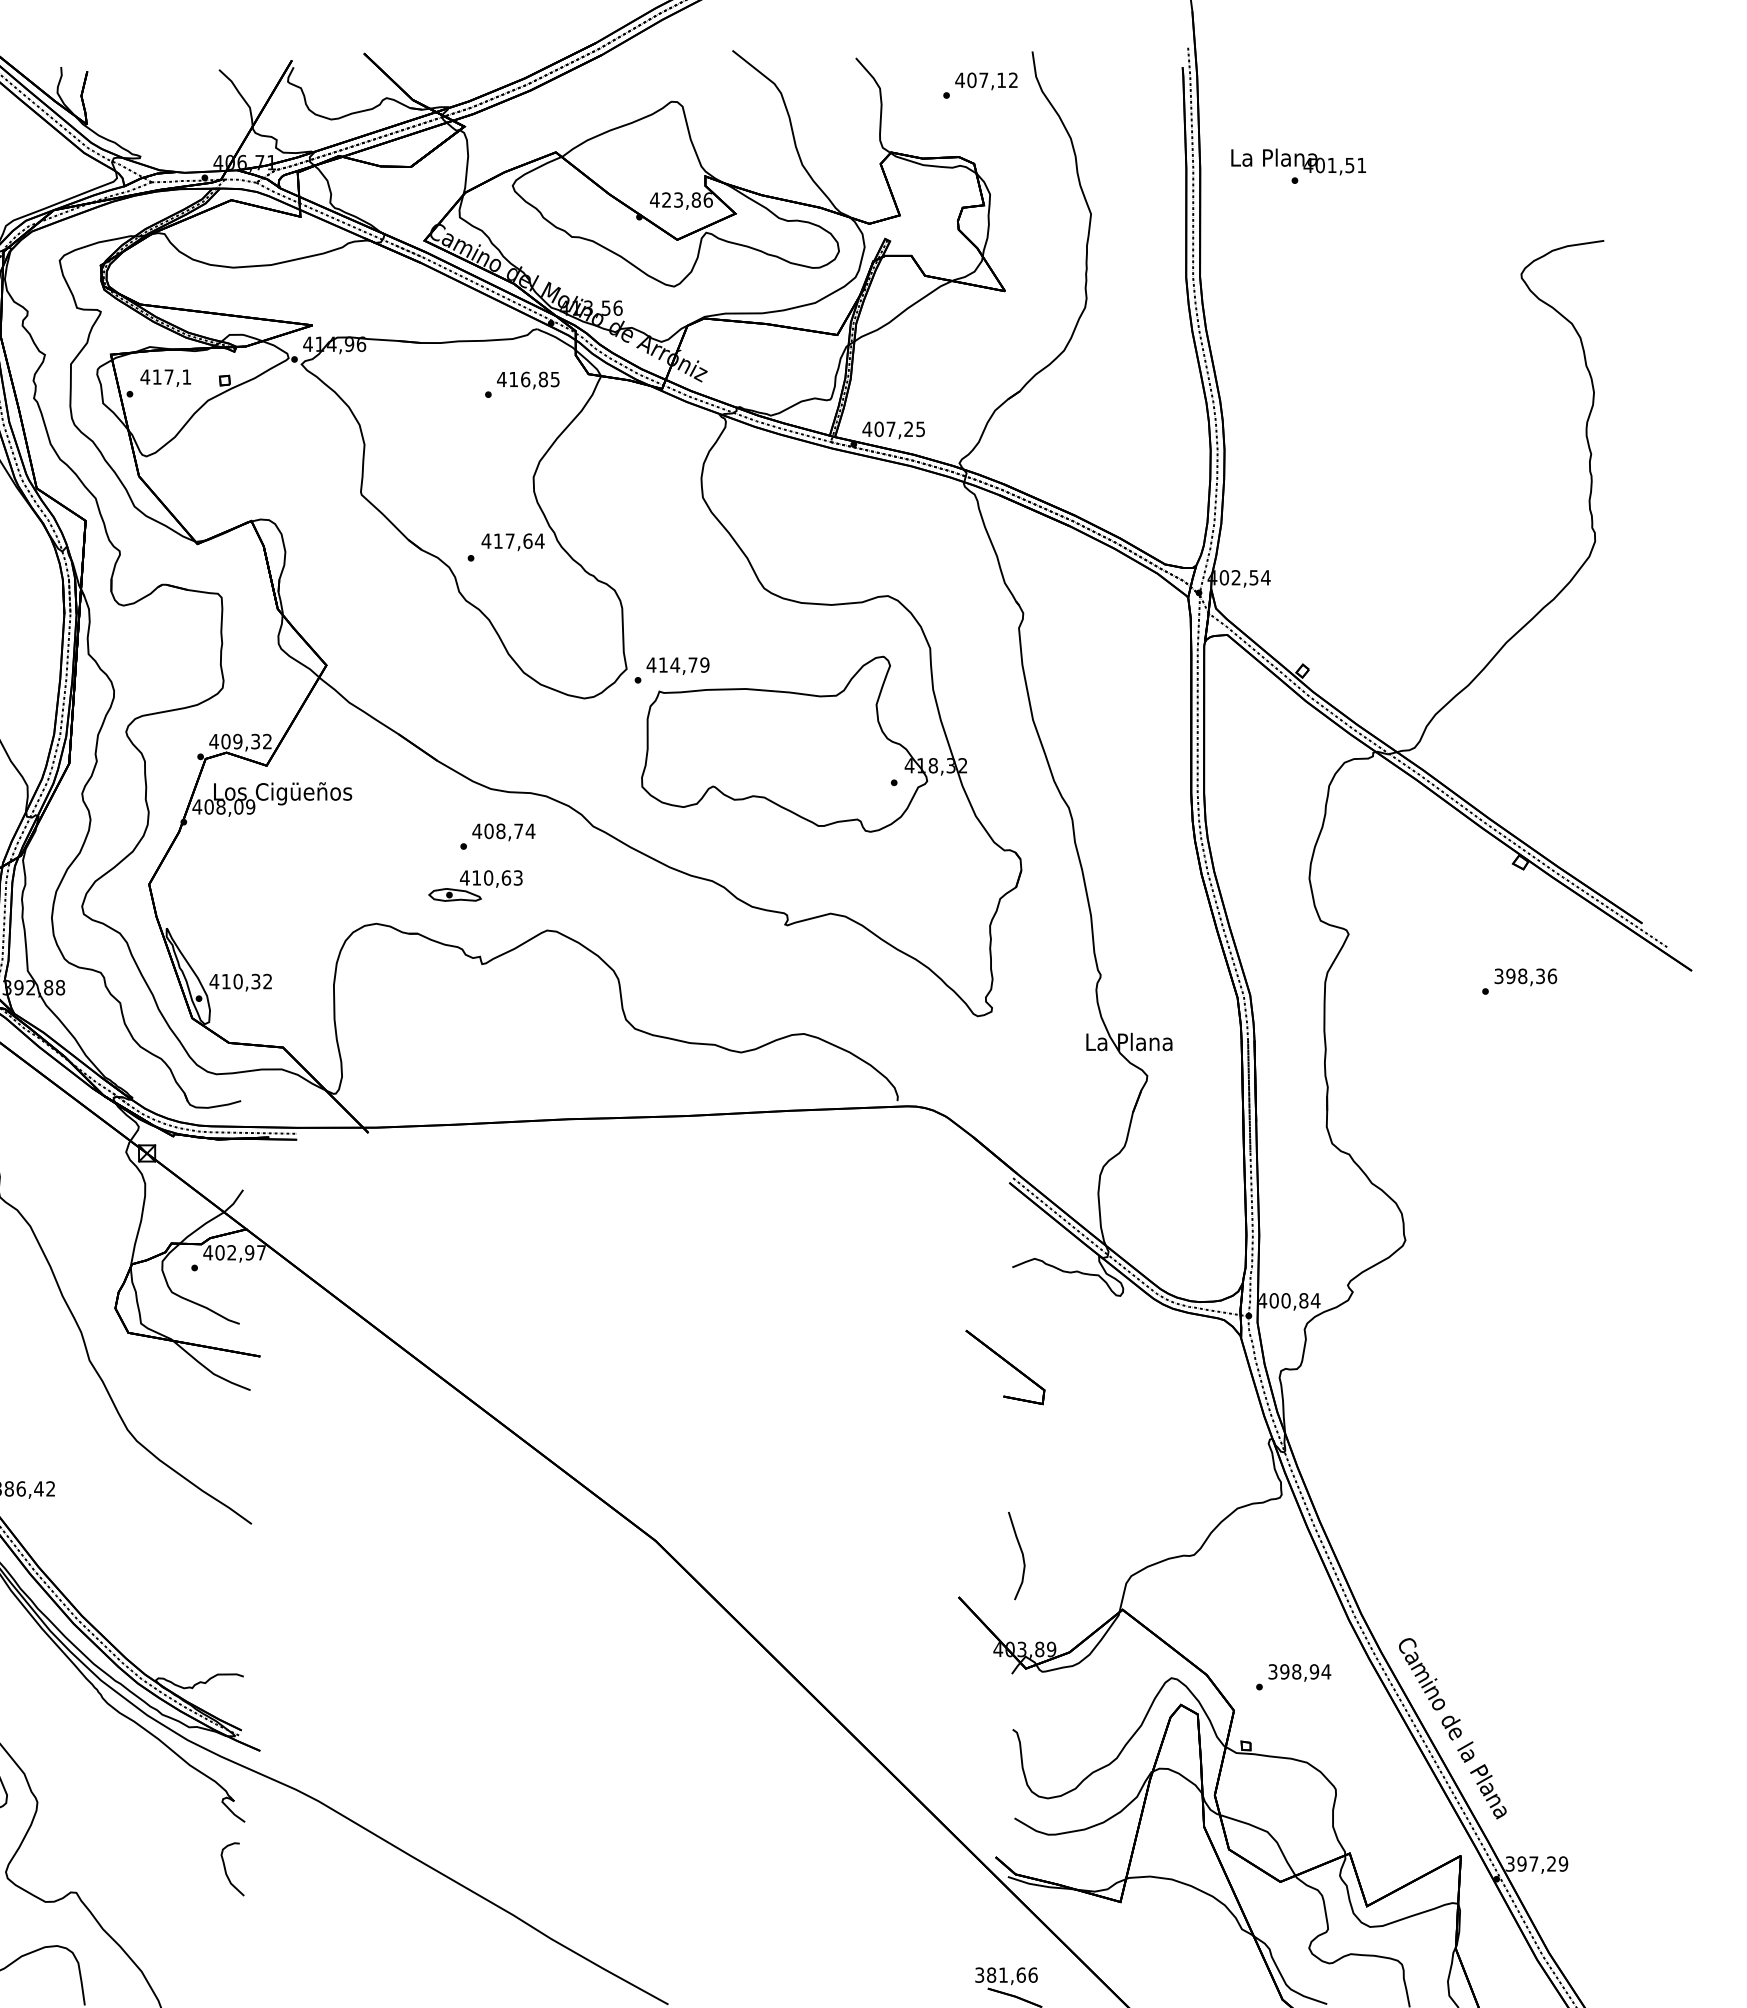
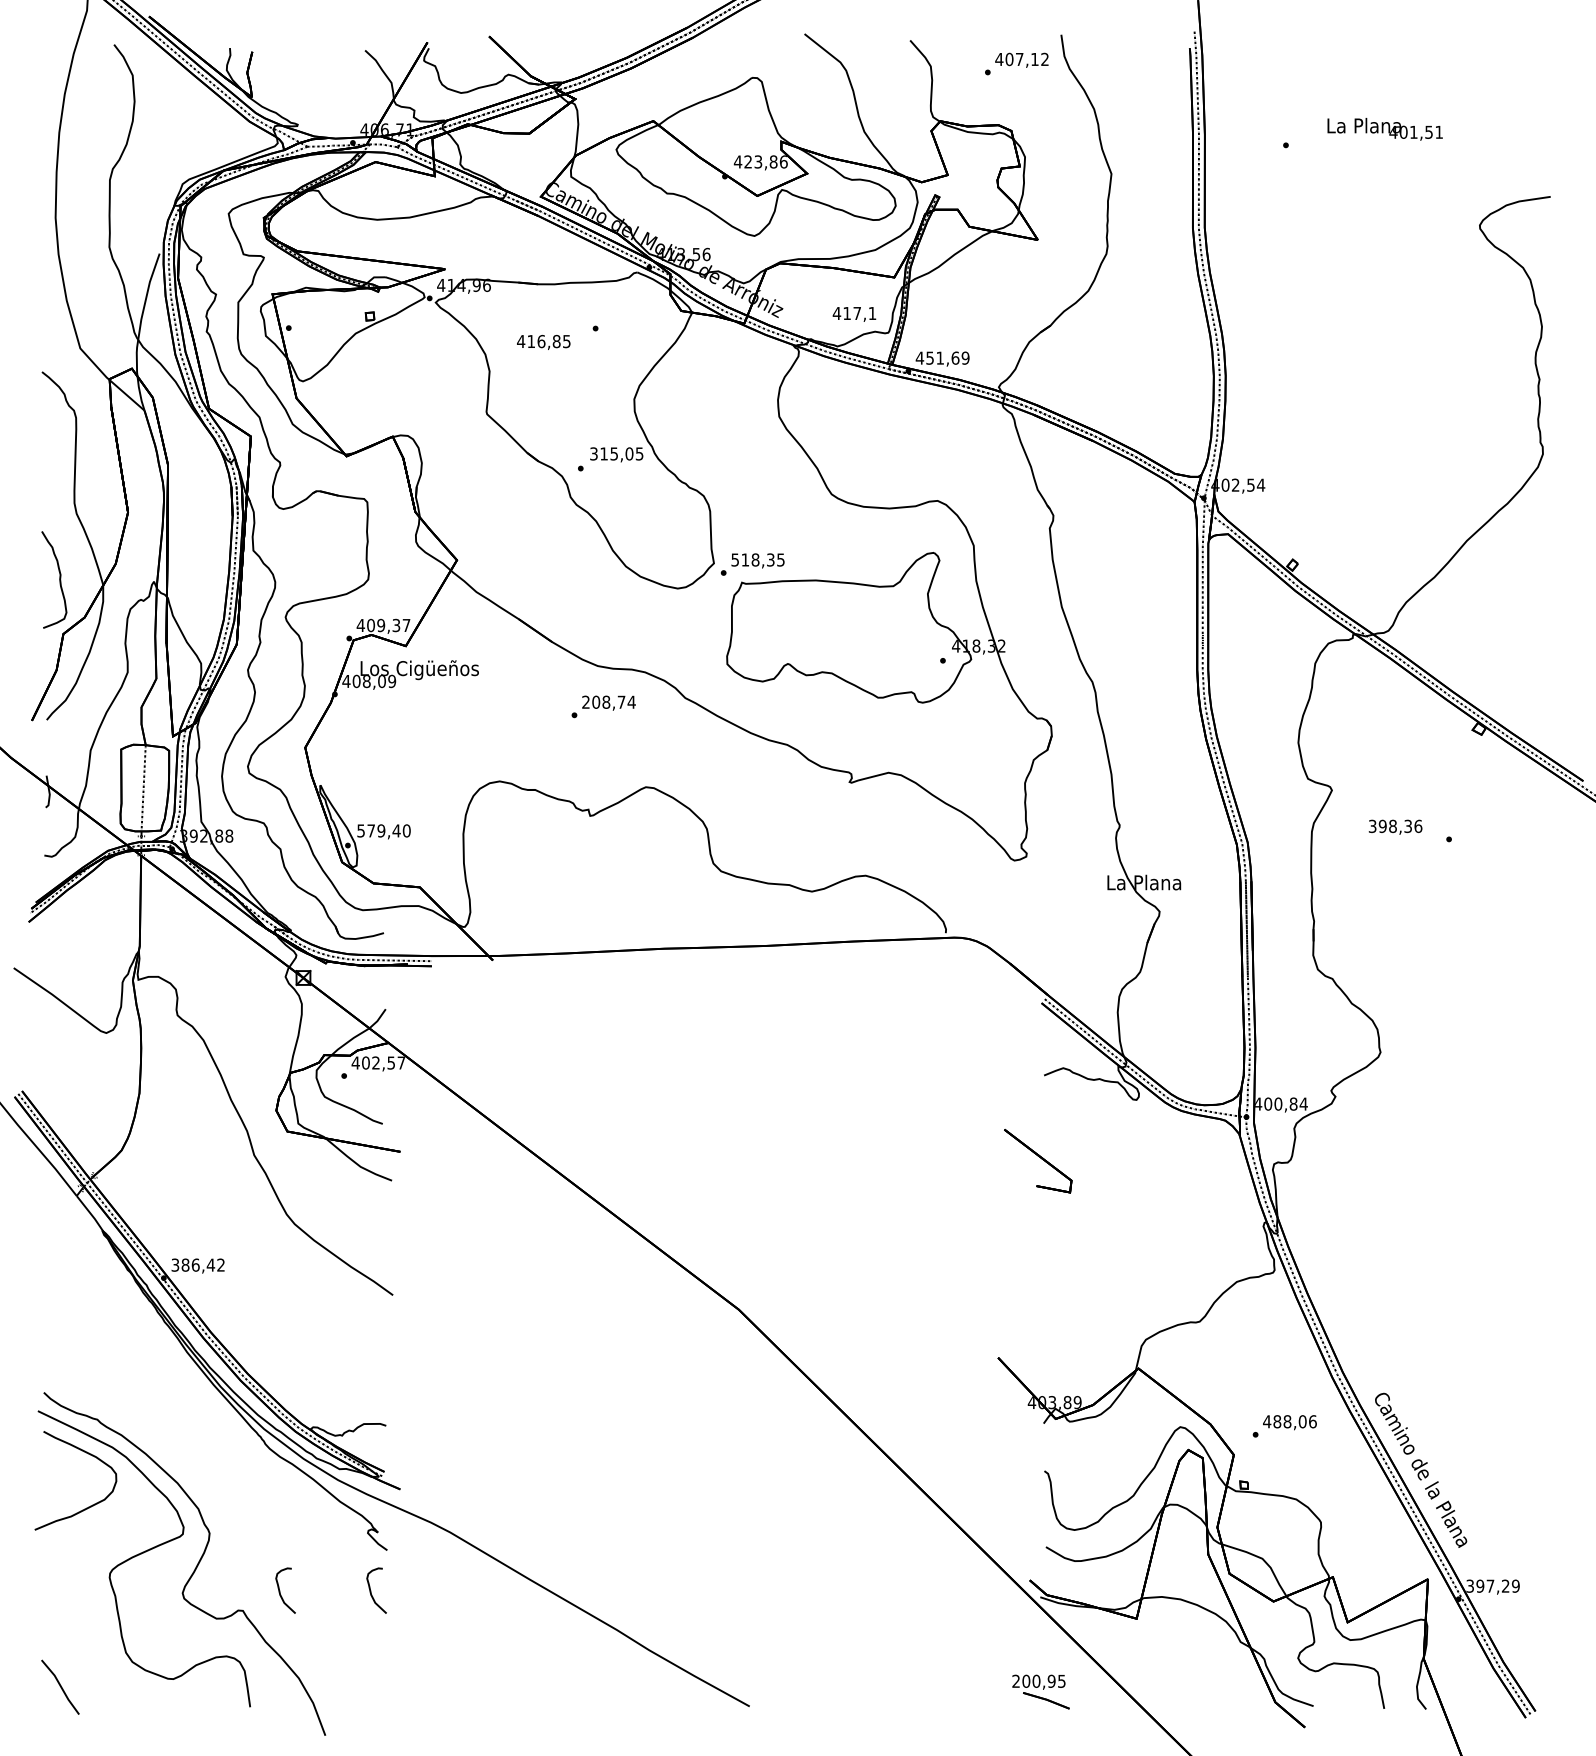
text: (1297, 162) -> (1384, 129), moved
text: (165, 378) -> (854, 314), moved
text: (527, 380) -> (543, 342), moved
text: (899, 428) -> (947, 357), 407,25 -> 451,69
text: (512, 540) -> (616, 453), 417,64 -> 315,05
text: (677, 664) -> (757, 559), 414,79 -> 518,35
text: (267, 740) -> (406, 624), 409,32 -> 409,37
text: (476, 830) -> (585, 701), 408,74 -> 208,74
part: (474, 885) -> (583, 748), removed
text: (1525, 976) -> (1395, 826), moved
text: (240, 981) -> (383, 830), 410,32 -> 579,40
text: (249, 1252) -> (391, 1062), 402,97 -> 402,57
curve: (1020, 1552) -> (1051, 1319), removed
text: (1300, 1671) -> (1290, 1421), 398,94 -> 488,06
curve: (120, 1869) -> (280, 1590), added
text: (1005, 1974) -> (1038, 1680), 381,66 -> 200,95

